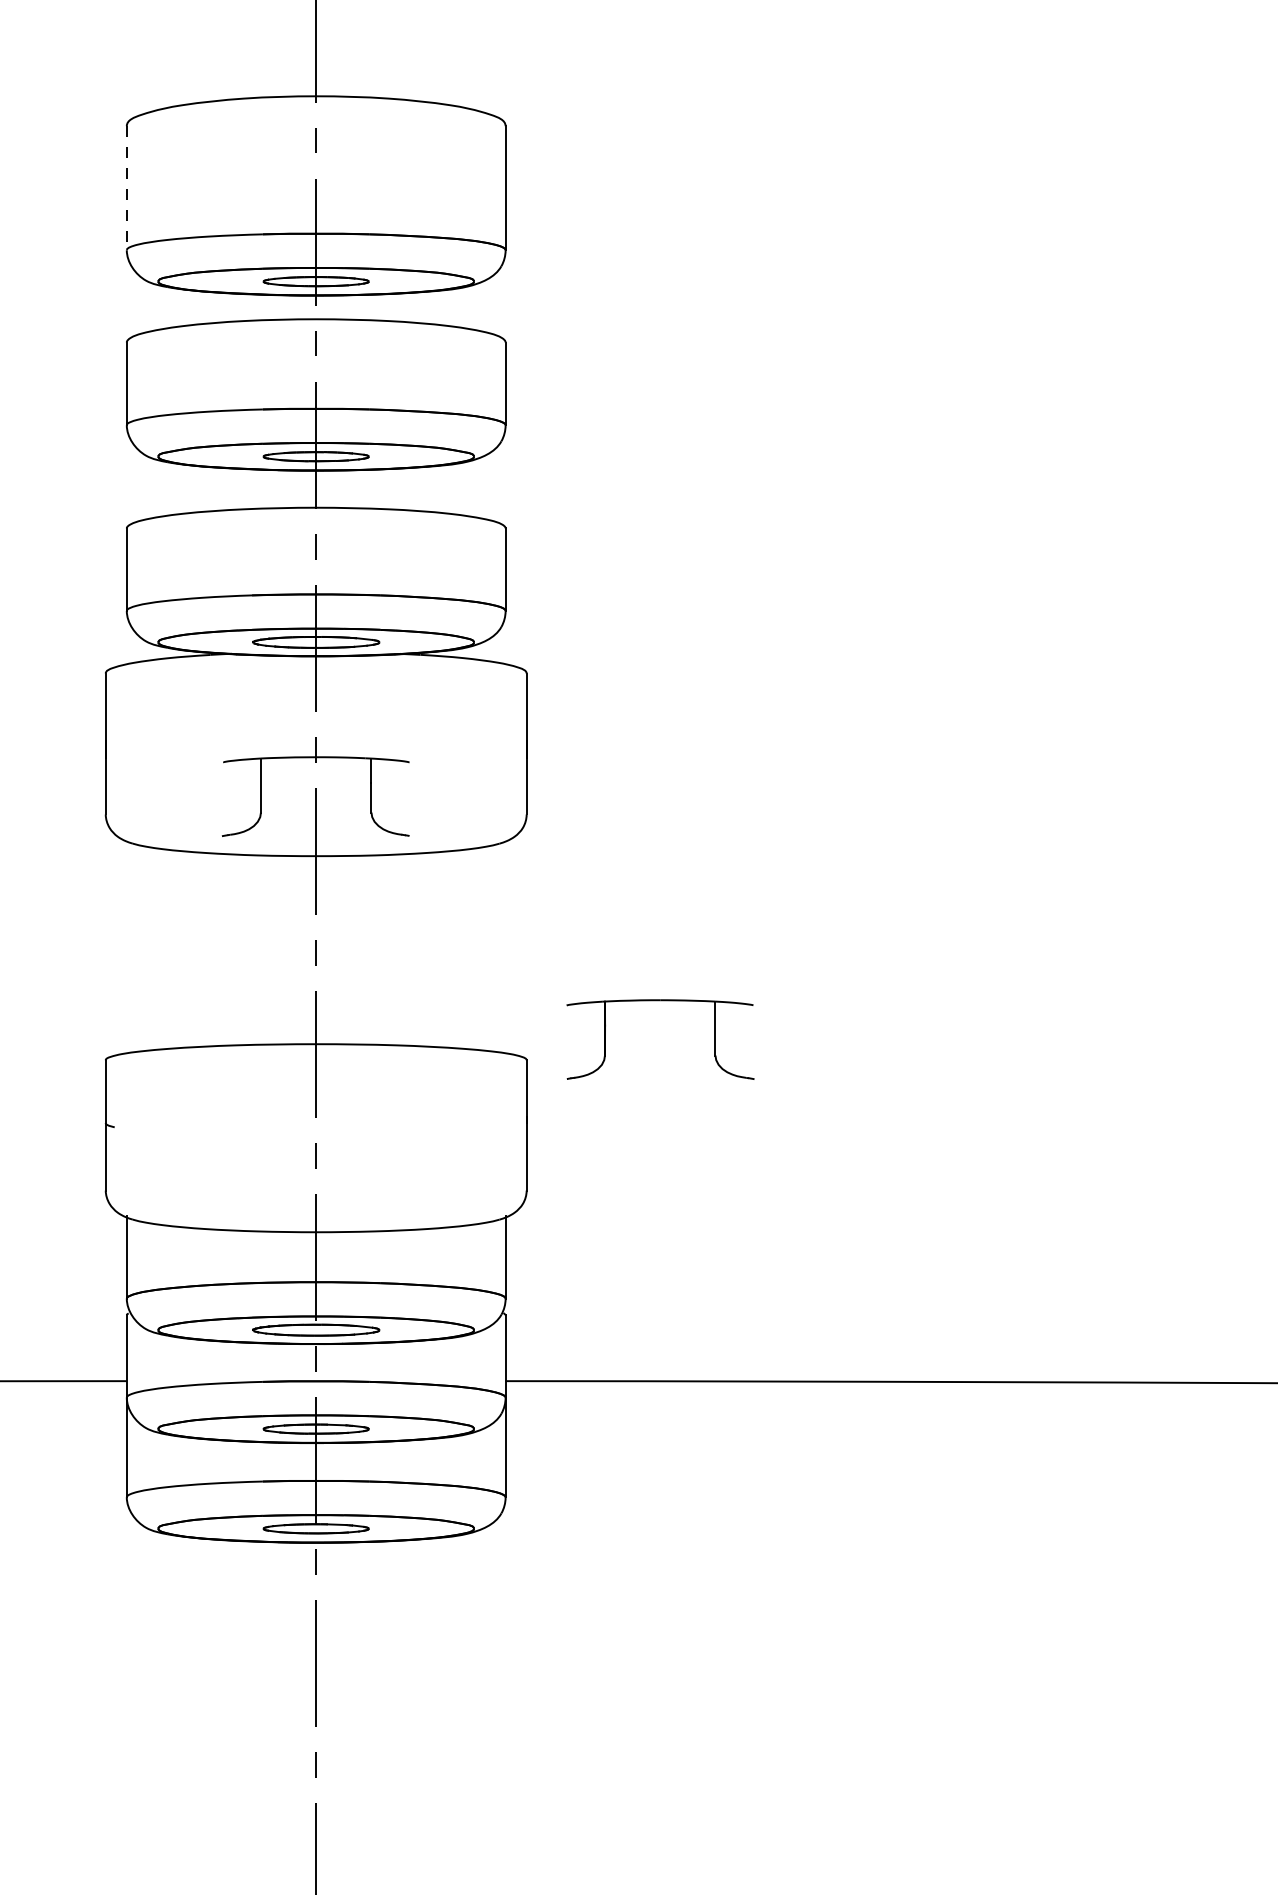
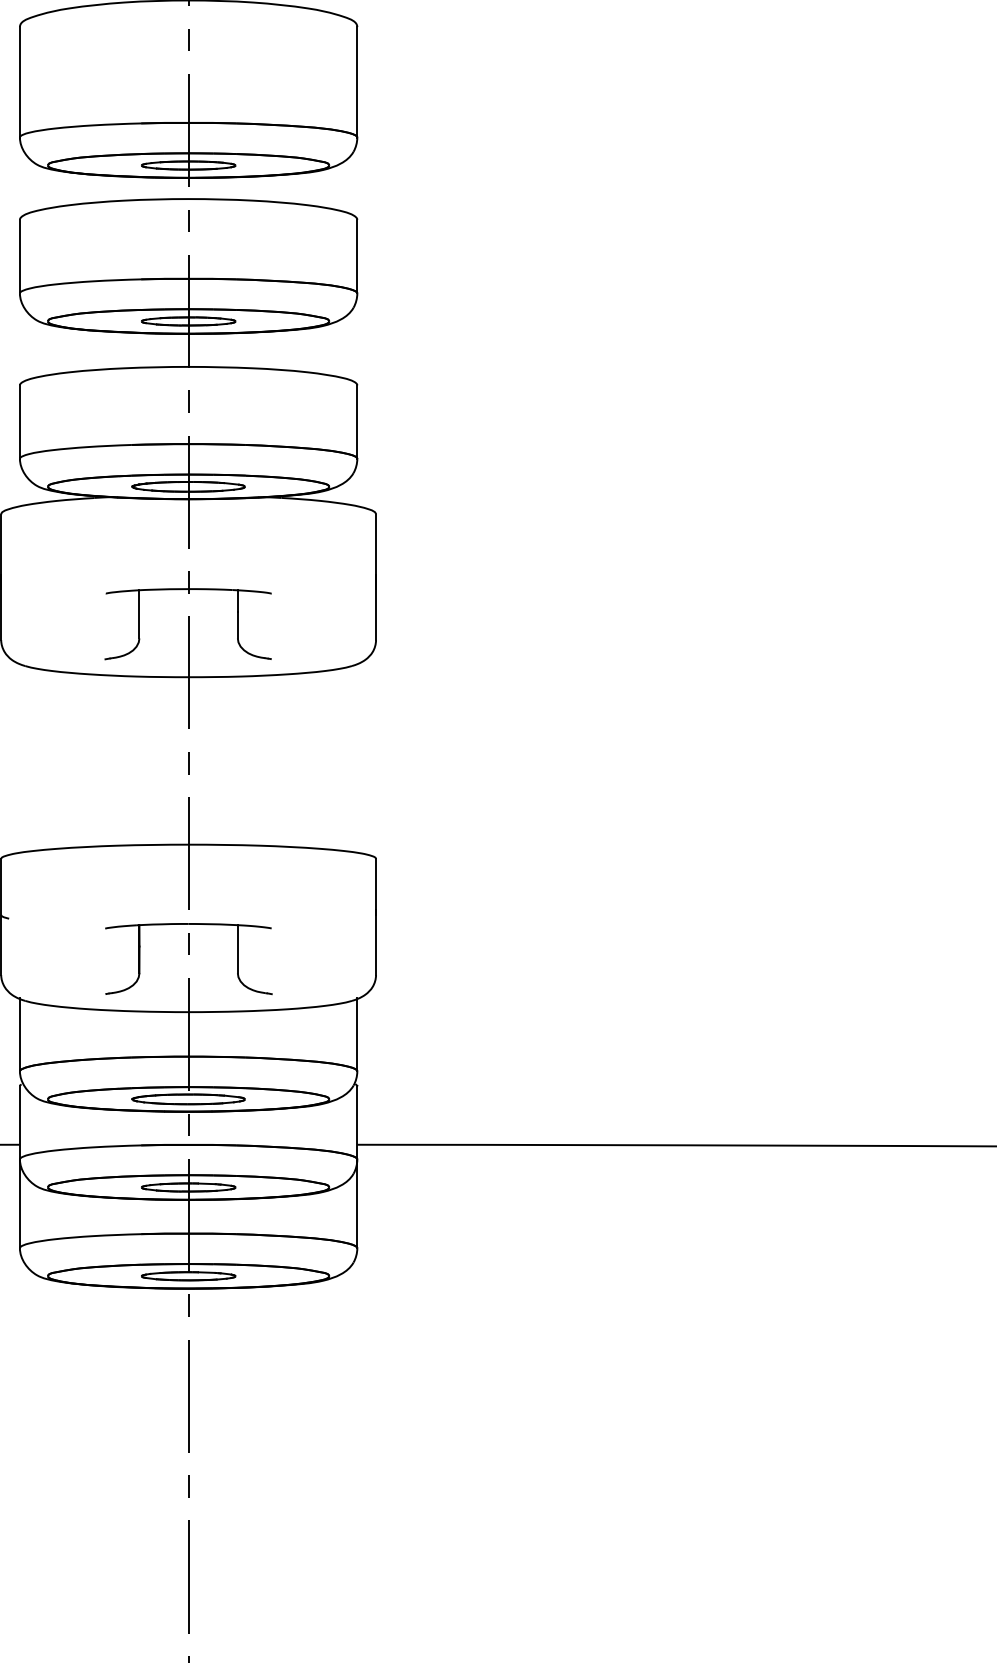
line: (126, 188) -> (19, 82), dashed -> solid
part: (660, 1001) -> (188, 925), moved

